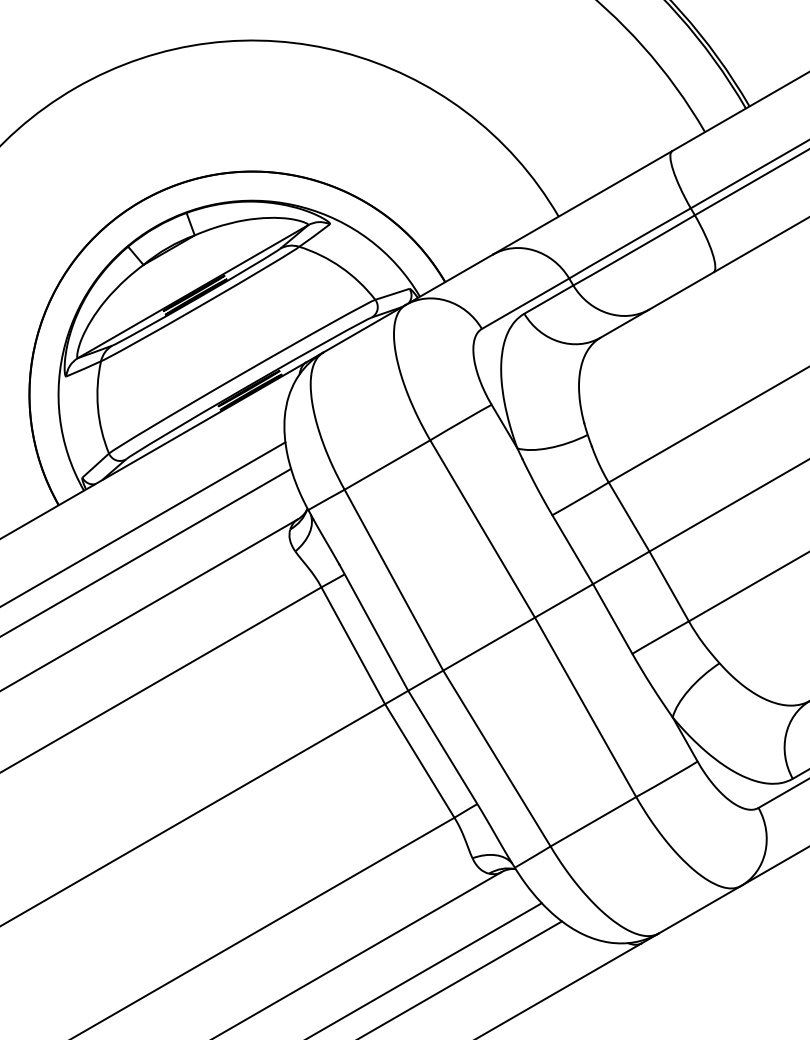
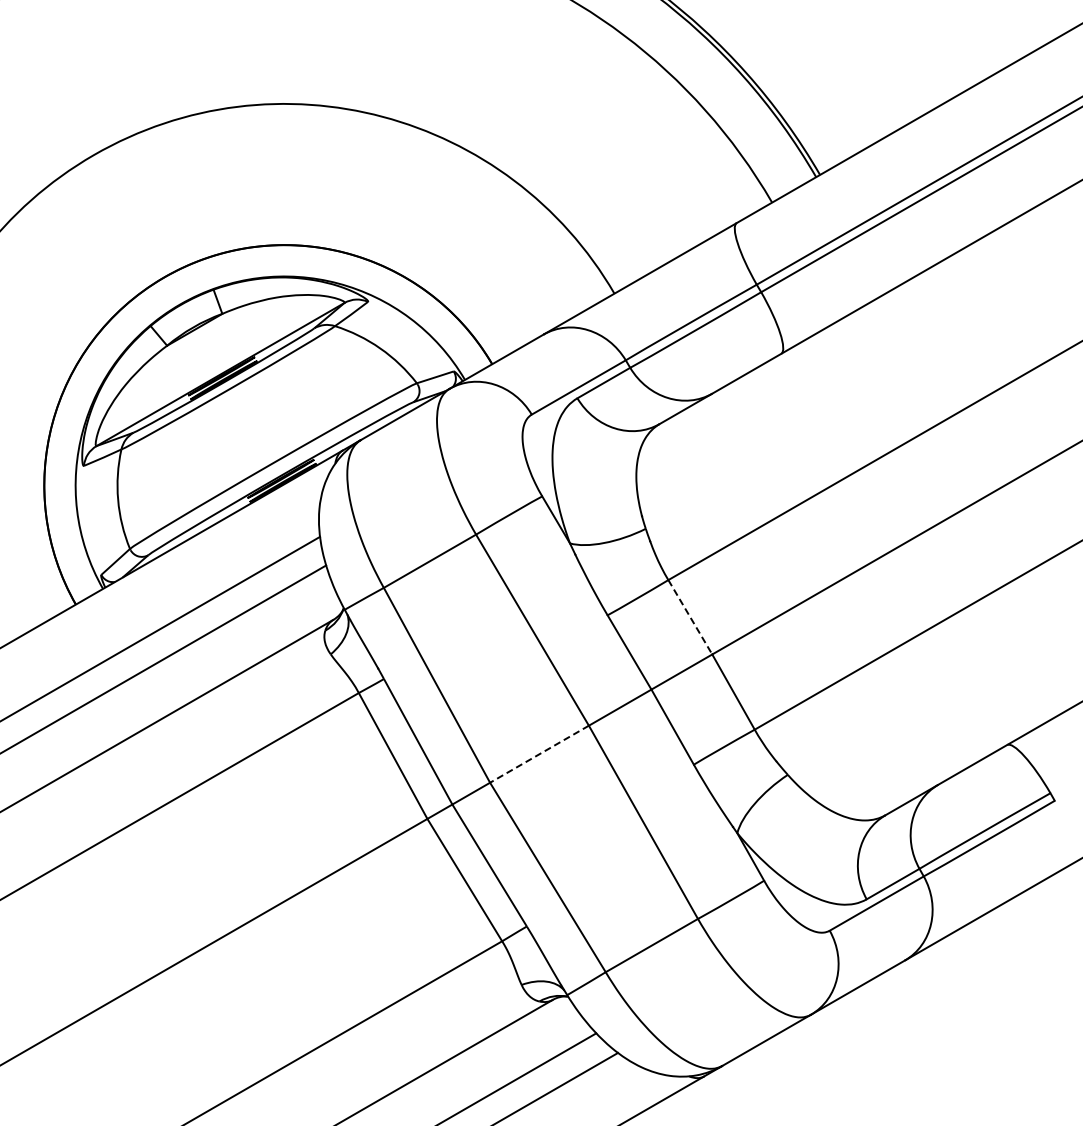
line: (629, 517) -> (690, 617), solid -> dashed
line: (489, 644) -> (539, 754), solid -> dashed

